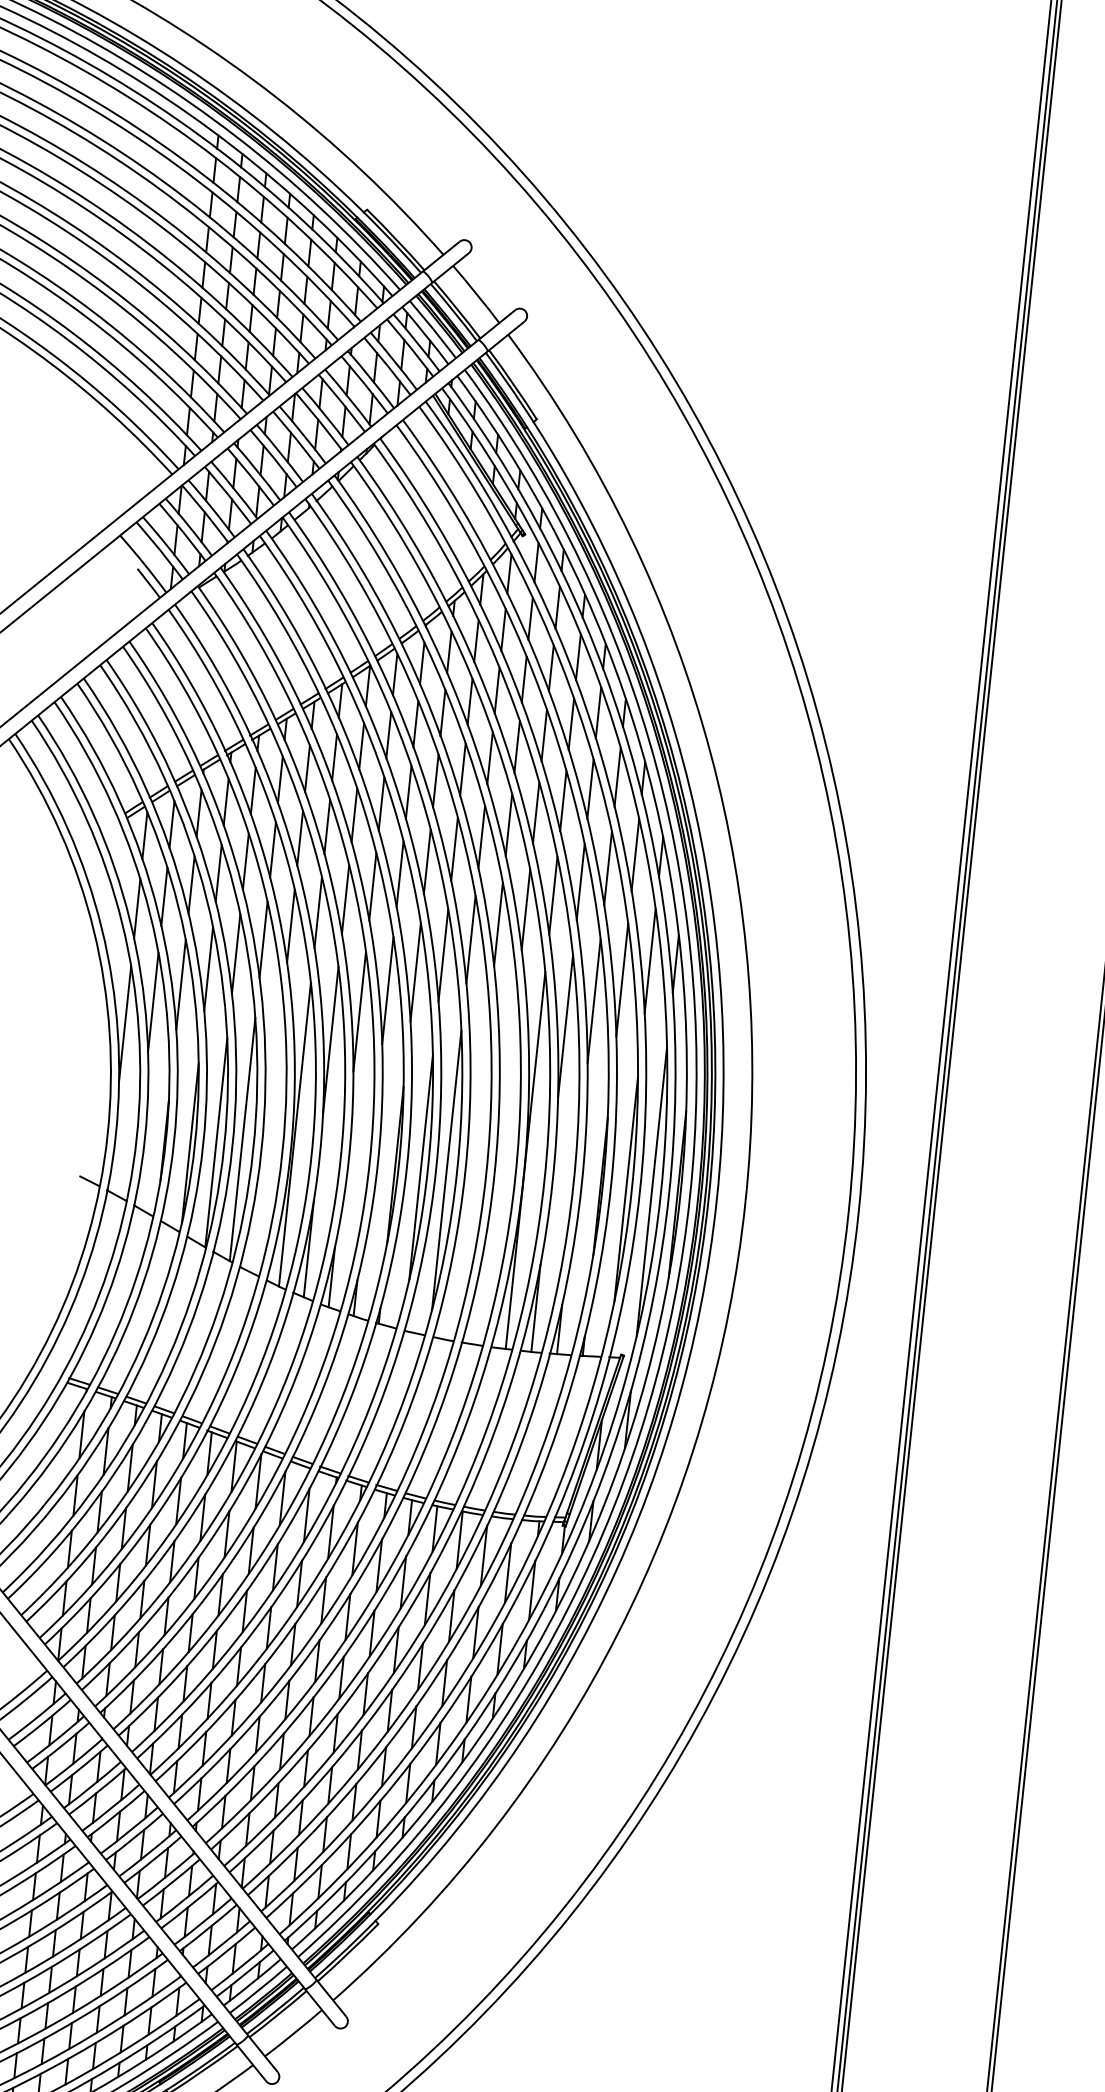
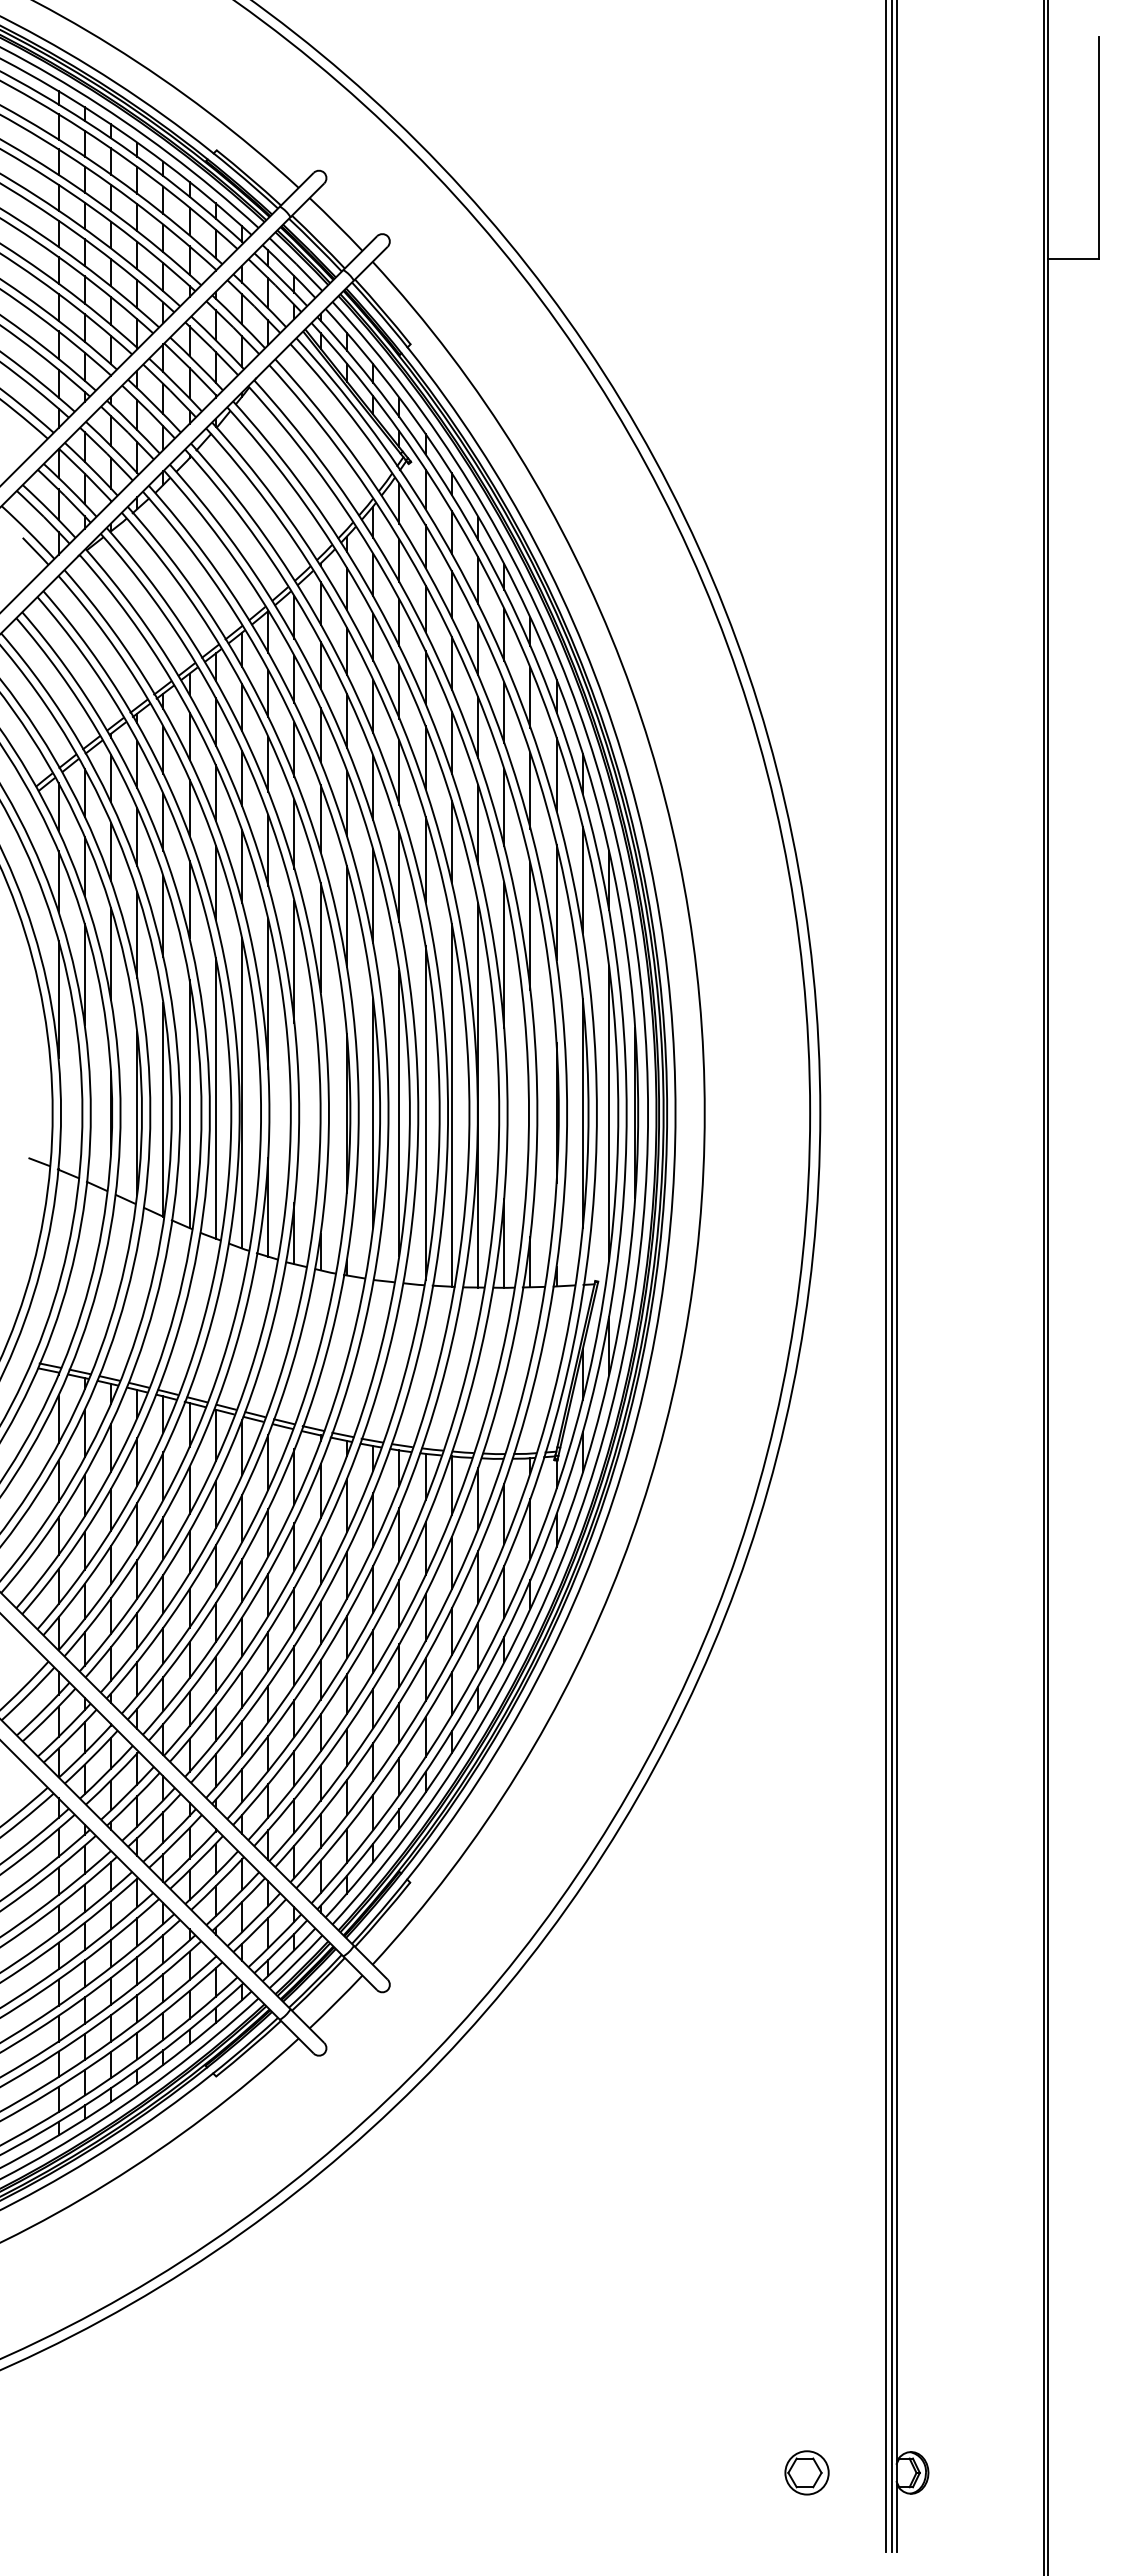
line: (268, 1137) -> (215, 1098), added
line: (498, 1167) -> (451, 1104), added
line: (472, 1173) -> (425, 1113), added

